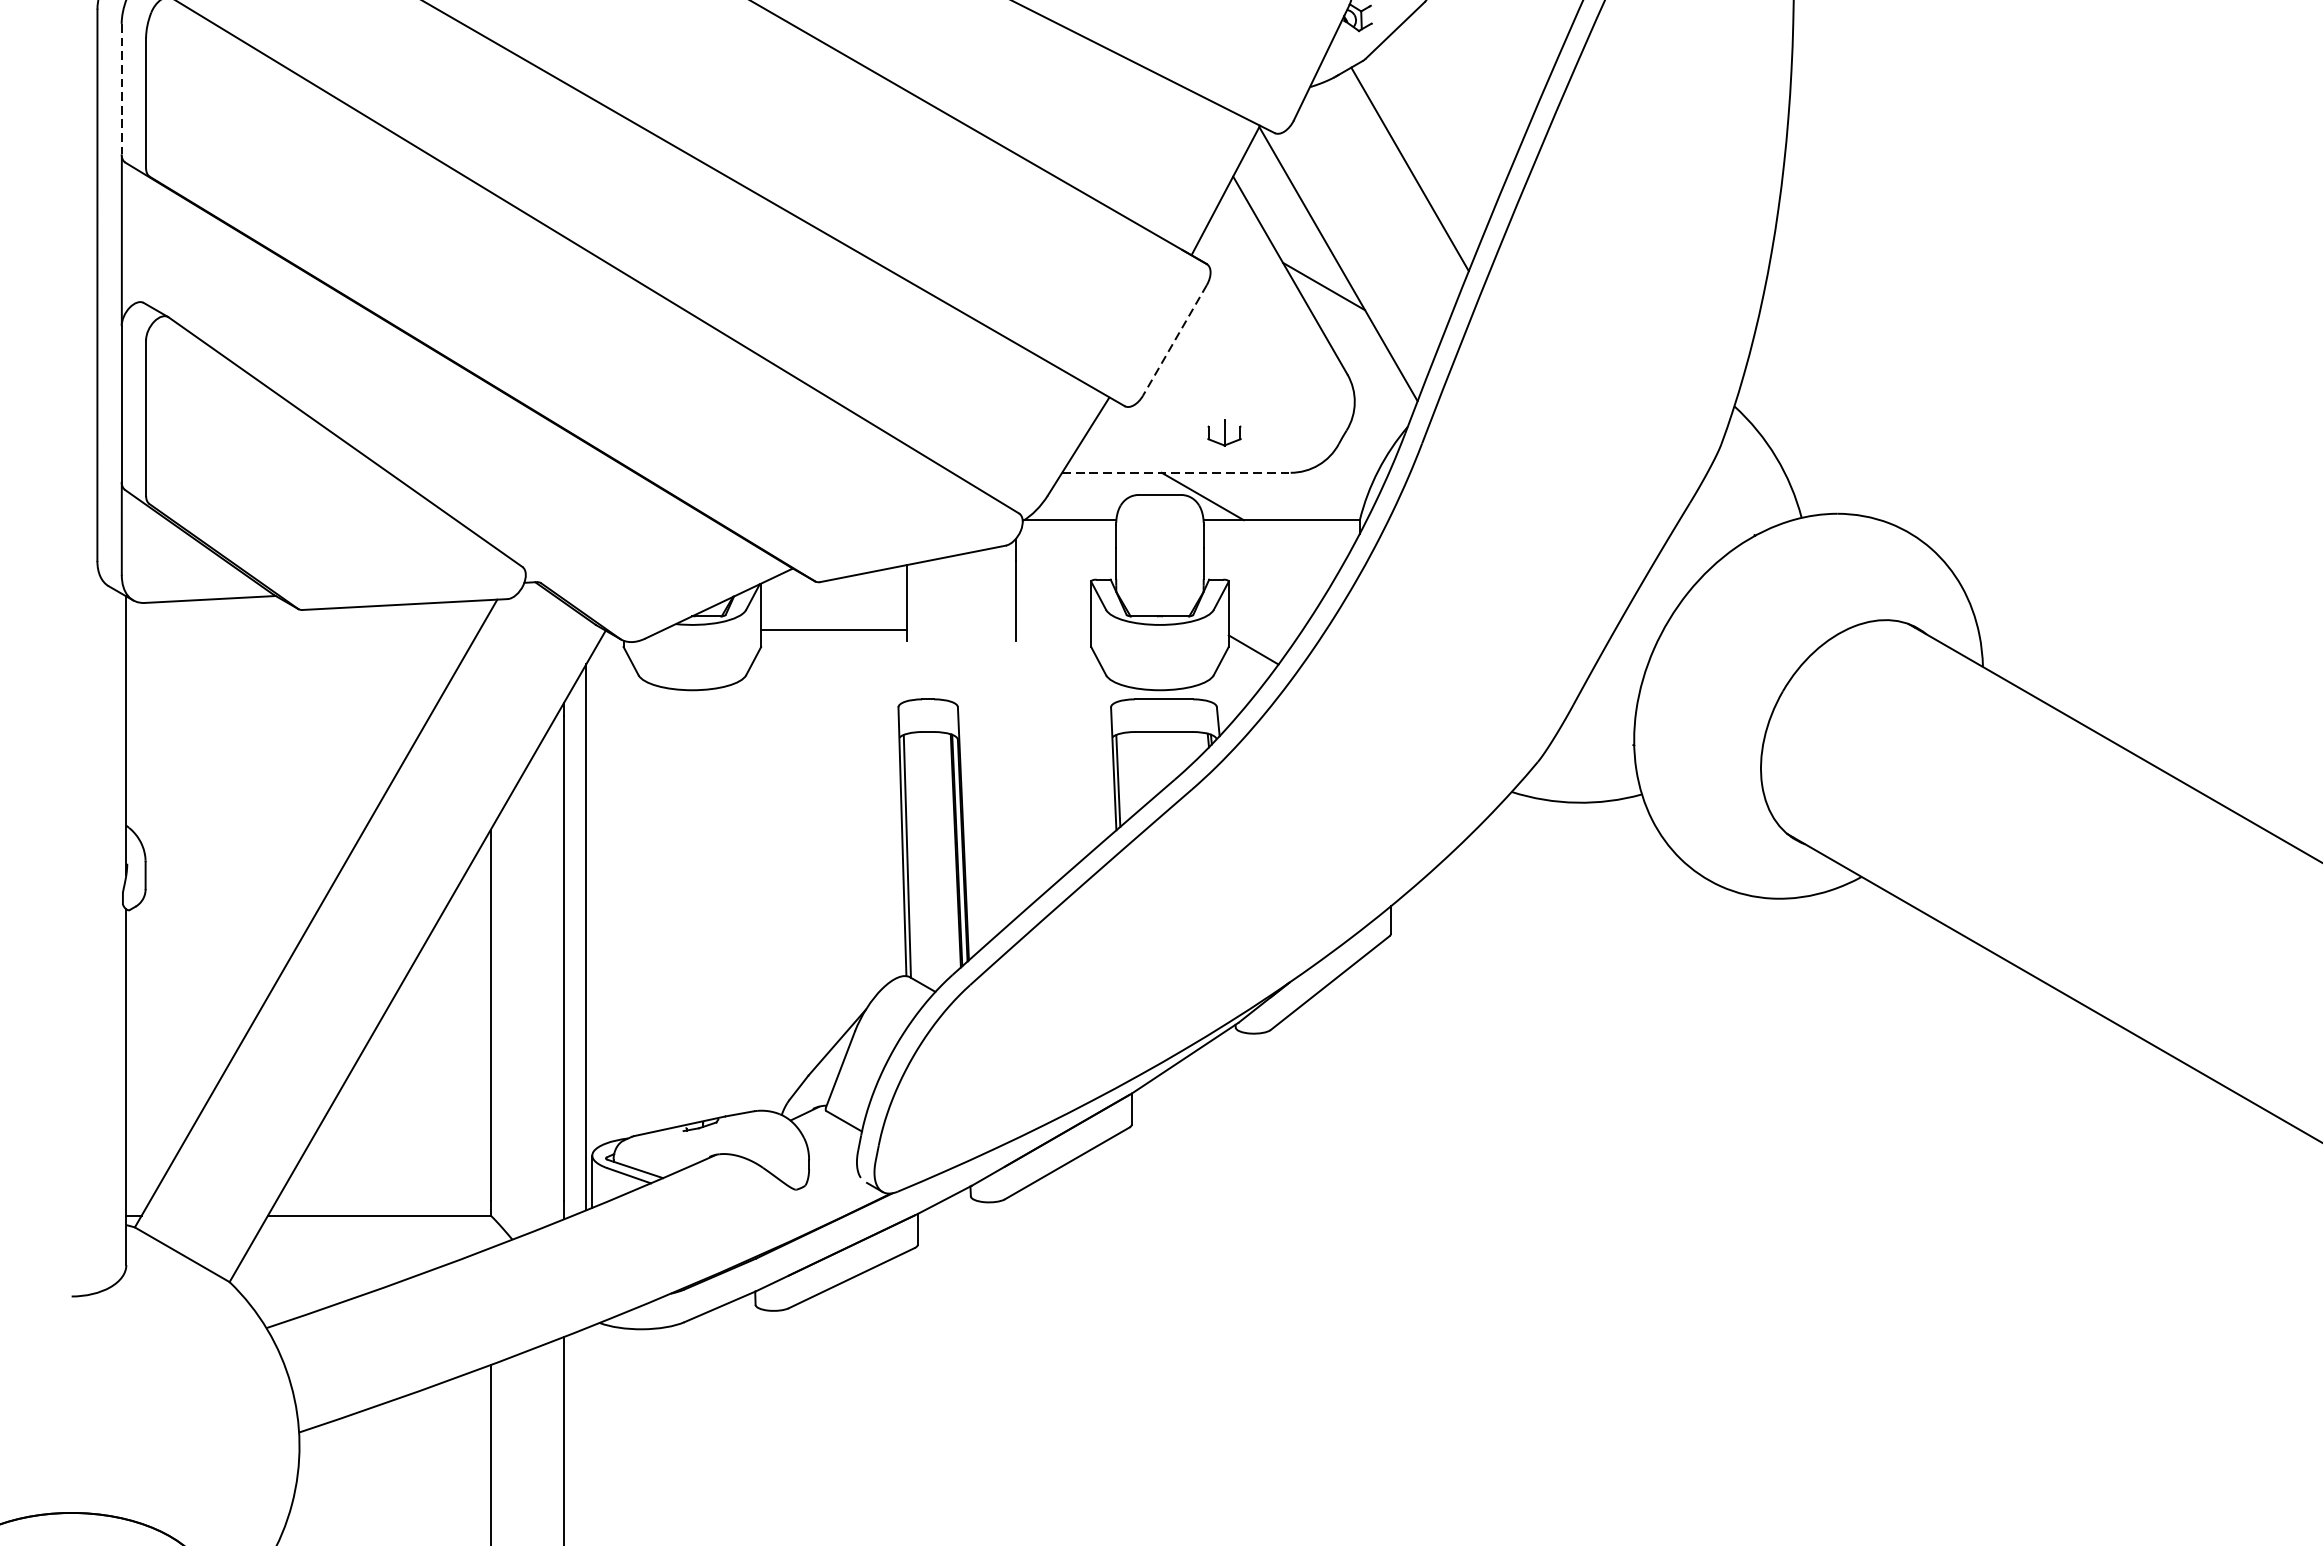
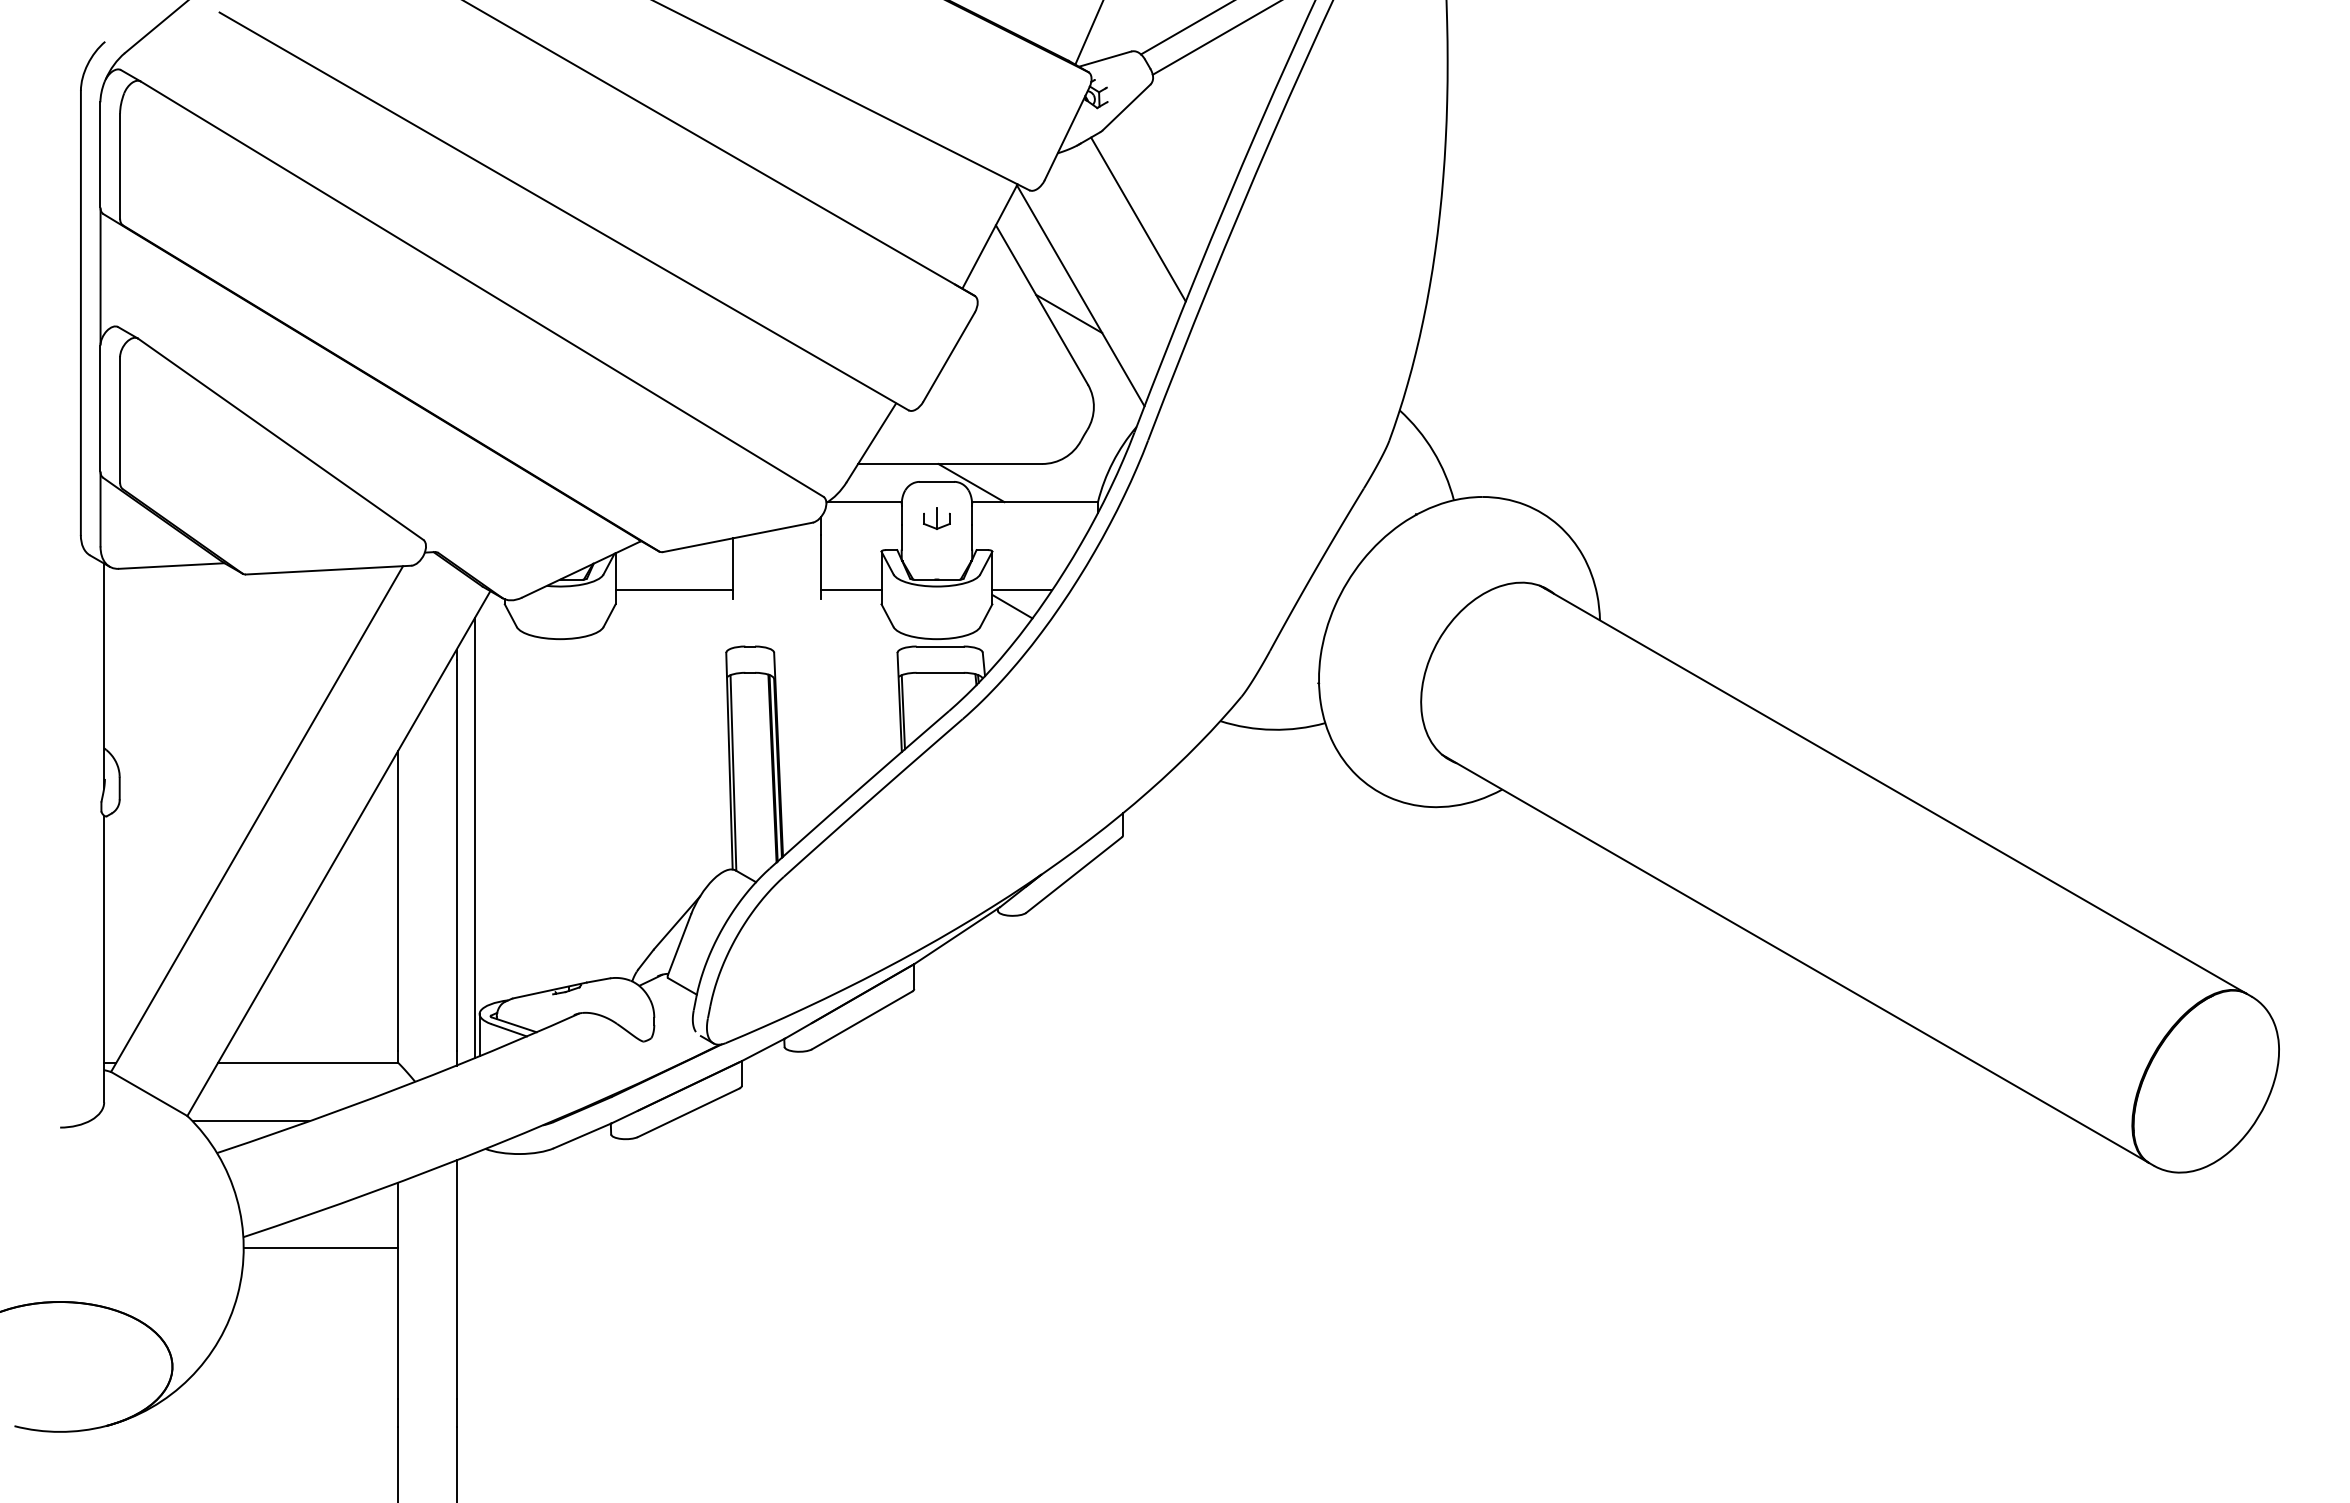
line: (121, 88) -> (100, 154), dashed -> solid
line: (1174, 340) -> (948, 357), dashed -> solid
part: (1223, 432) -> (936, 518), moved
line: (1176, 472) -> (950, 463), dashed -> solid
line: (1052, 629) -> (850, 590), added
line: (1266, 629) -> (1022, 590), added
line: (307, 1288) -> (250, 1121), added
line: (394, 1446) -> (320, 1248), added

